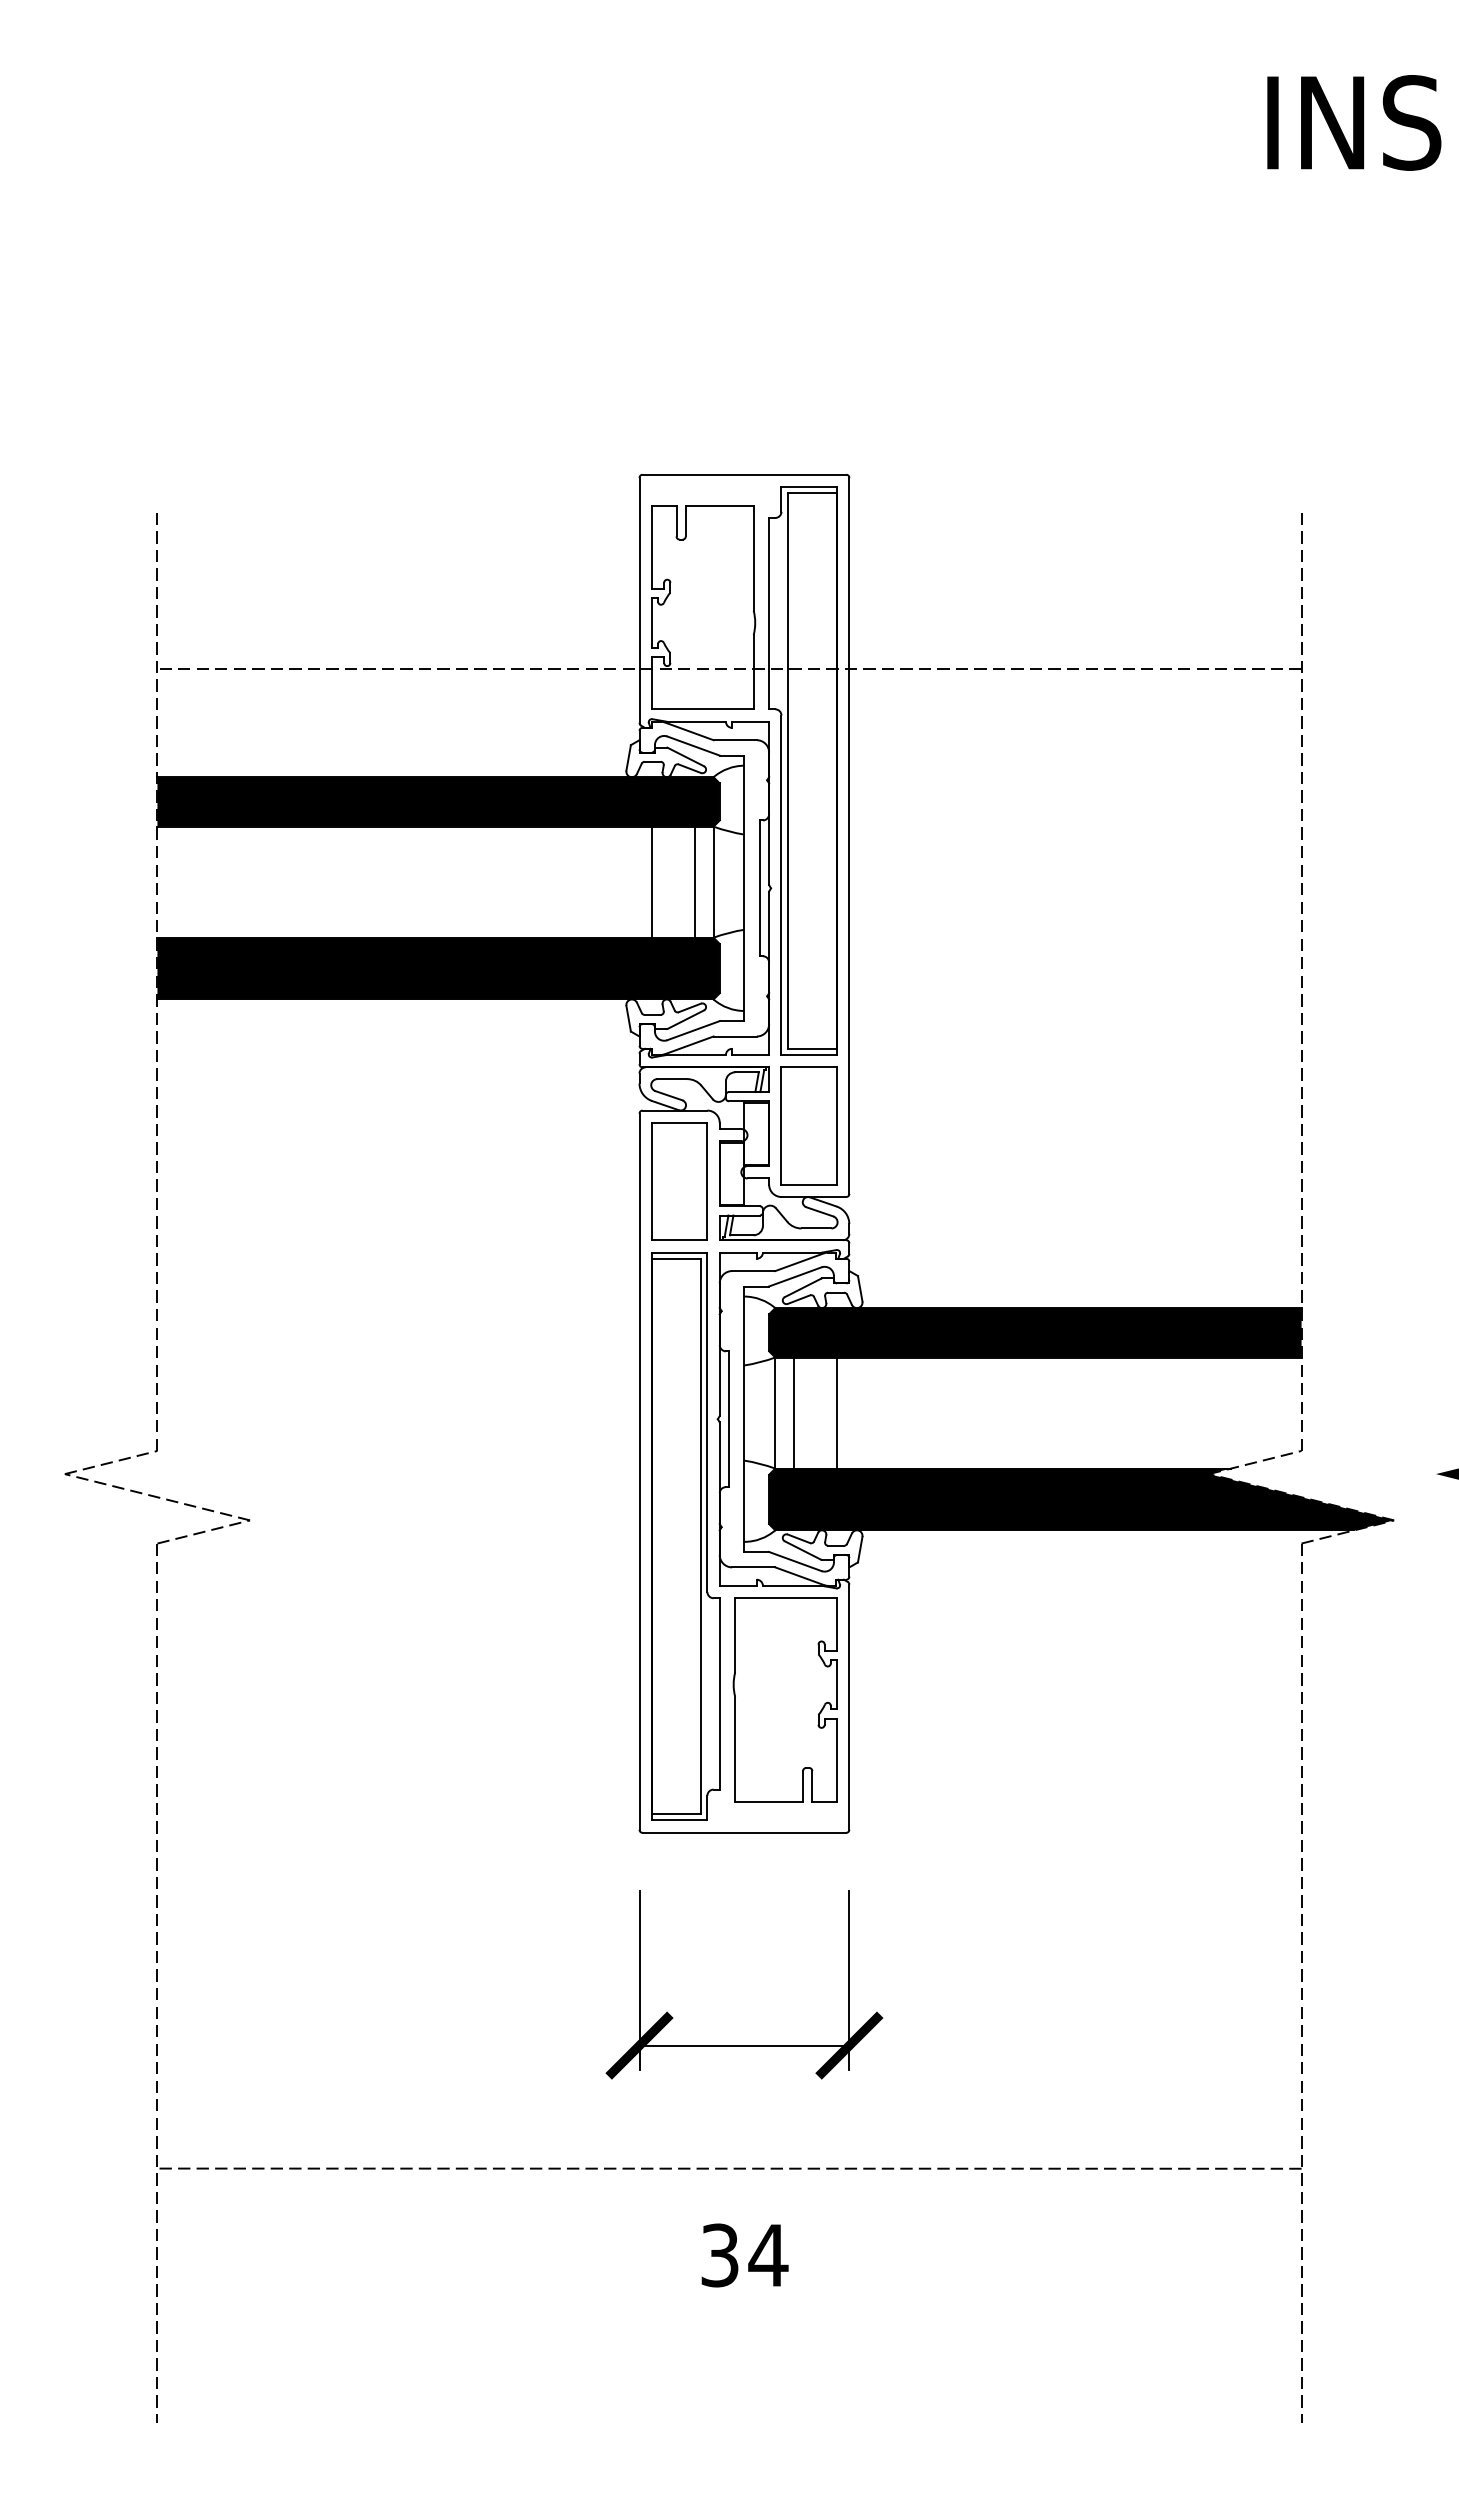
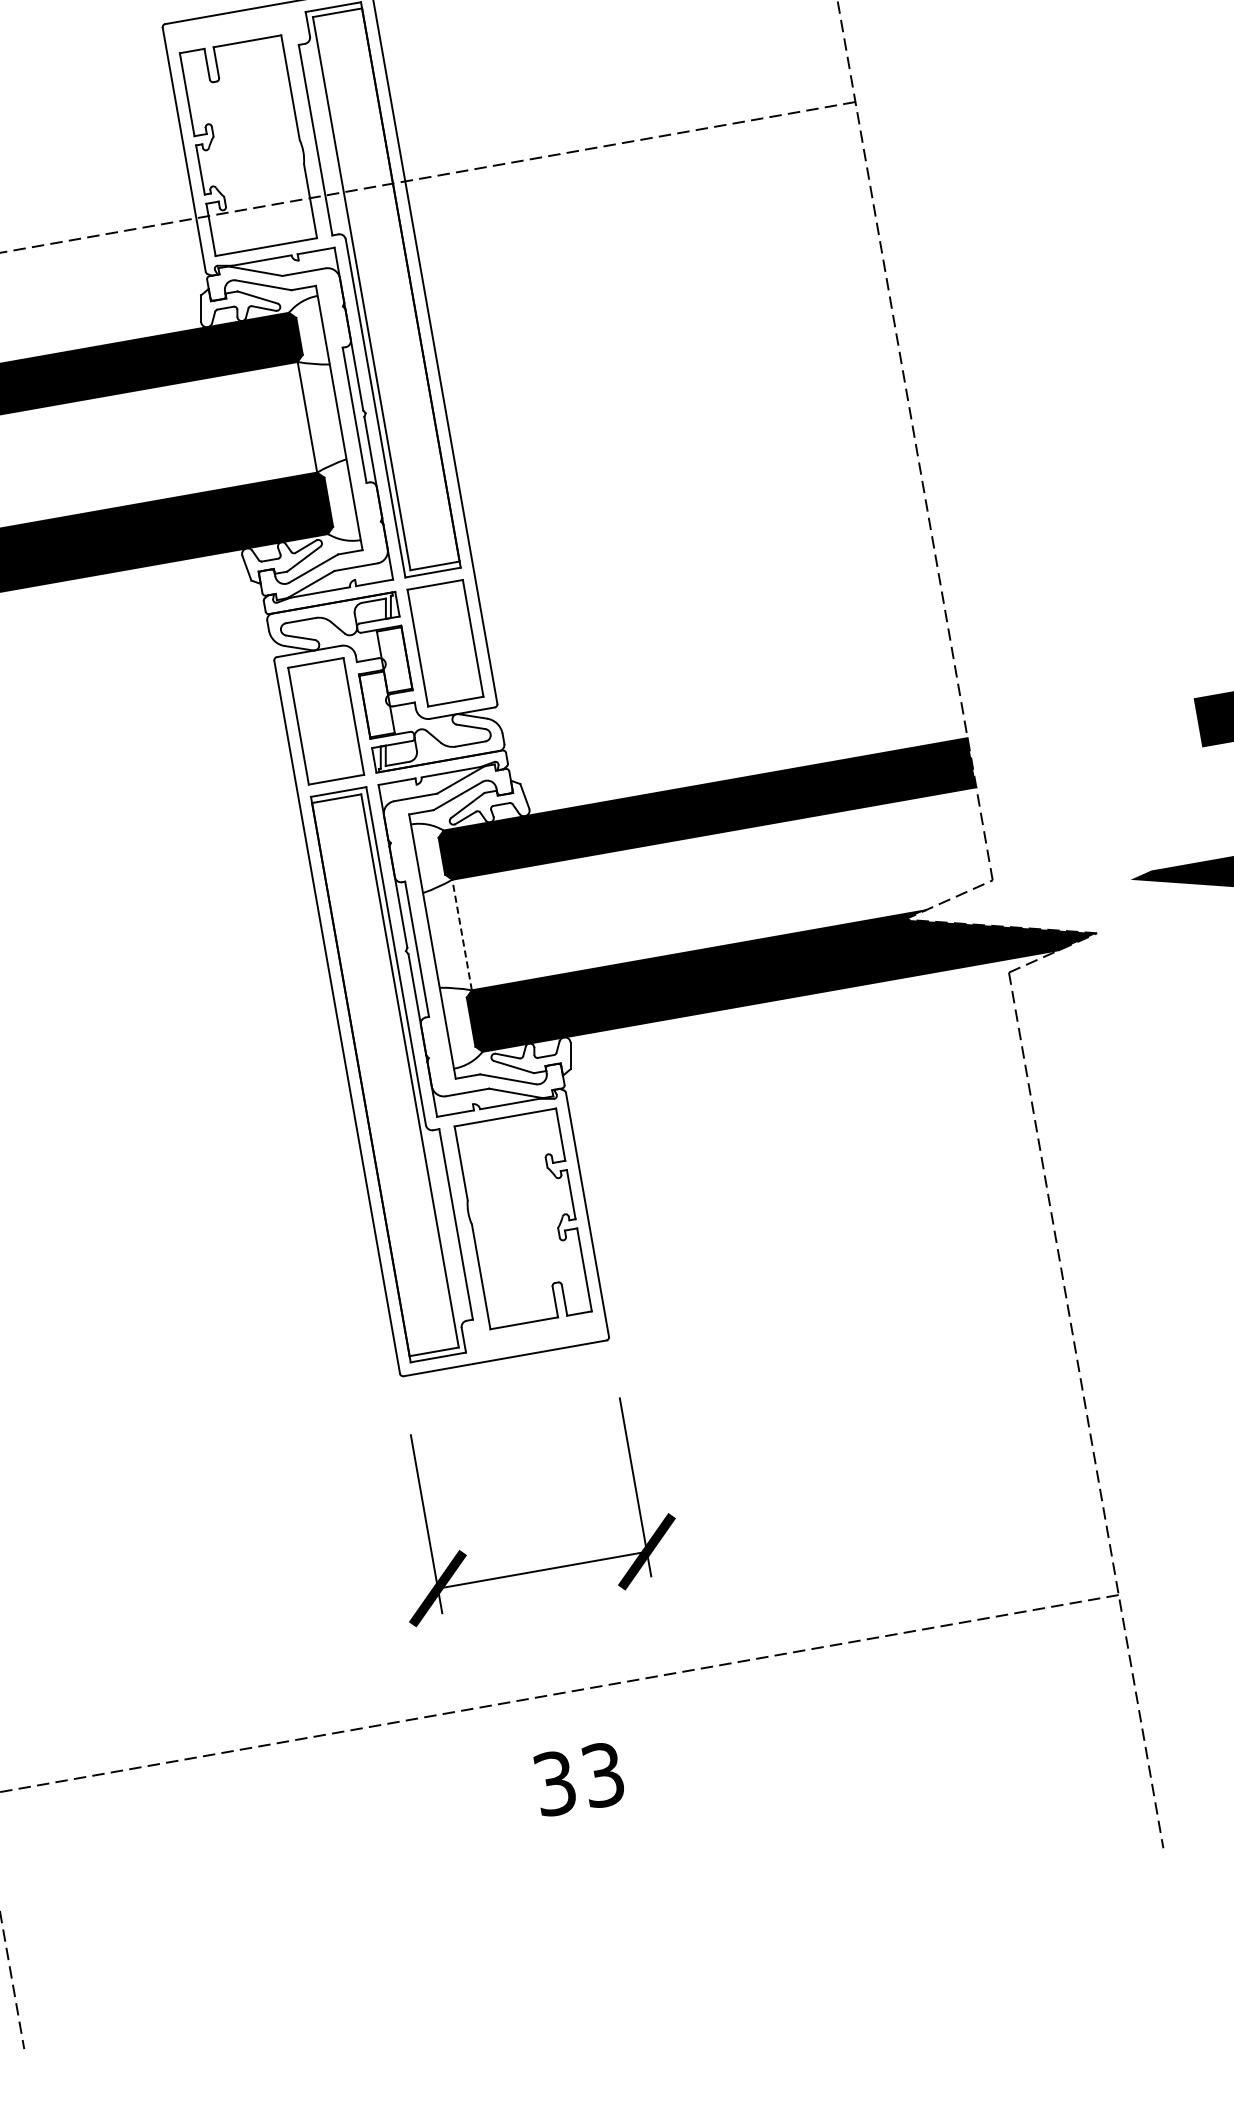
line: (651, 881) -> (245, 427), removed
line: (695, 881) -> (289, 419), removed
line: (793, 1412) -> (480, 931), removed
line: (837, 1412) -> (523, 923), removed
line: (775, 1413) -> (462, 935), solid -> dashed
text: (768, 2255) -> (603, 1774), 34 -> 33

